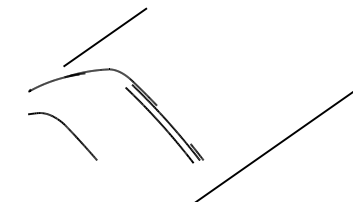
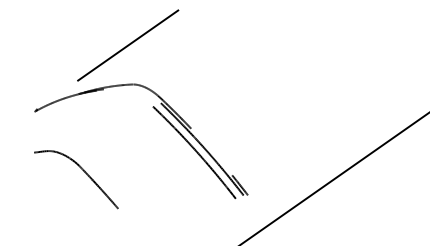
curve: (68, 130) -> (83, 172), moved

